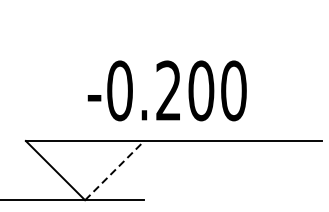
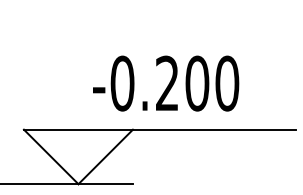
text: (167, 90) -> (166, 83), moved
line: (114, 170) -> (105, 156), dashed -> solid

